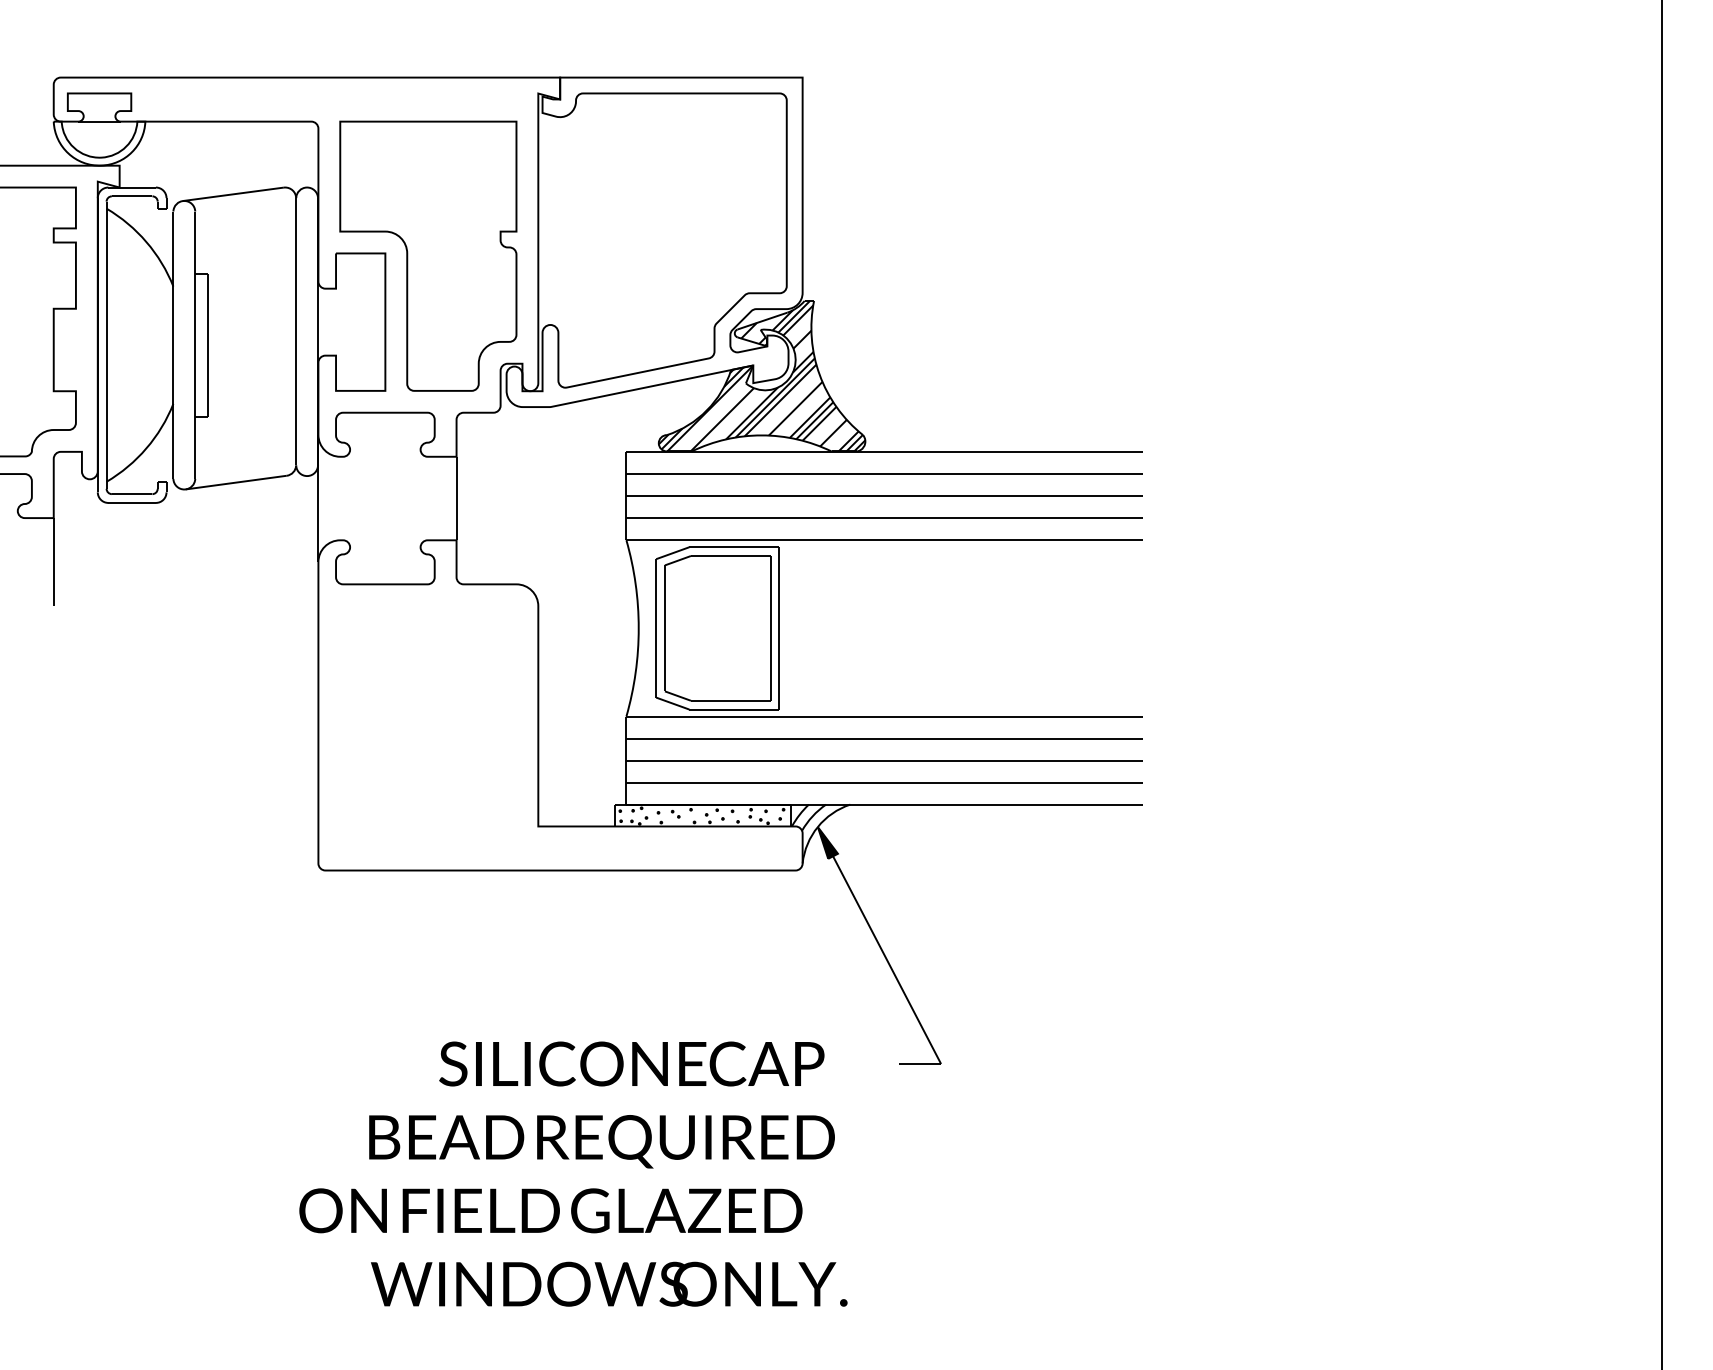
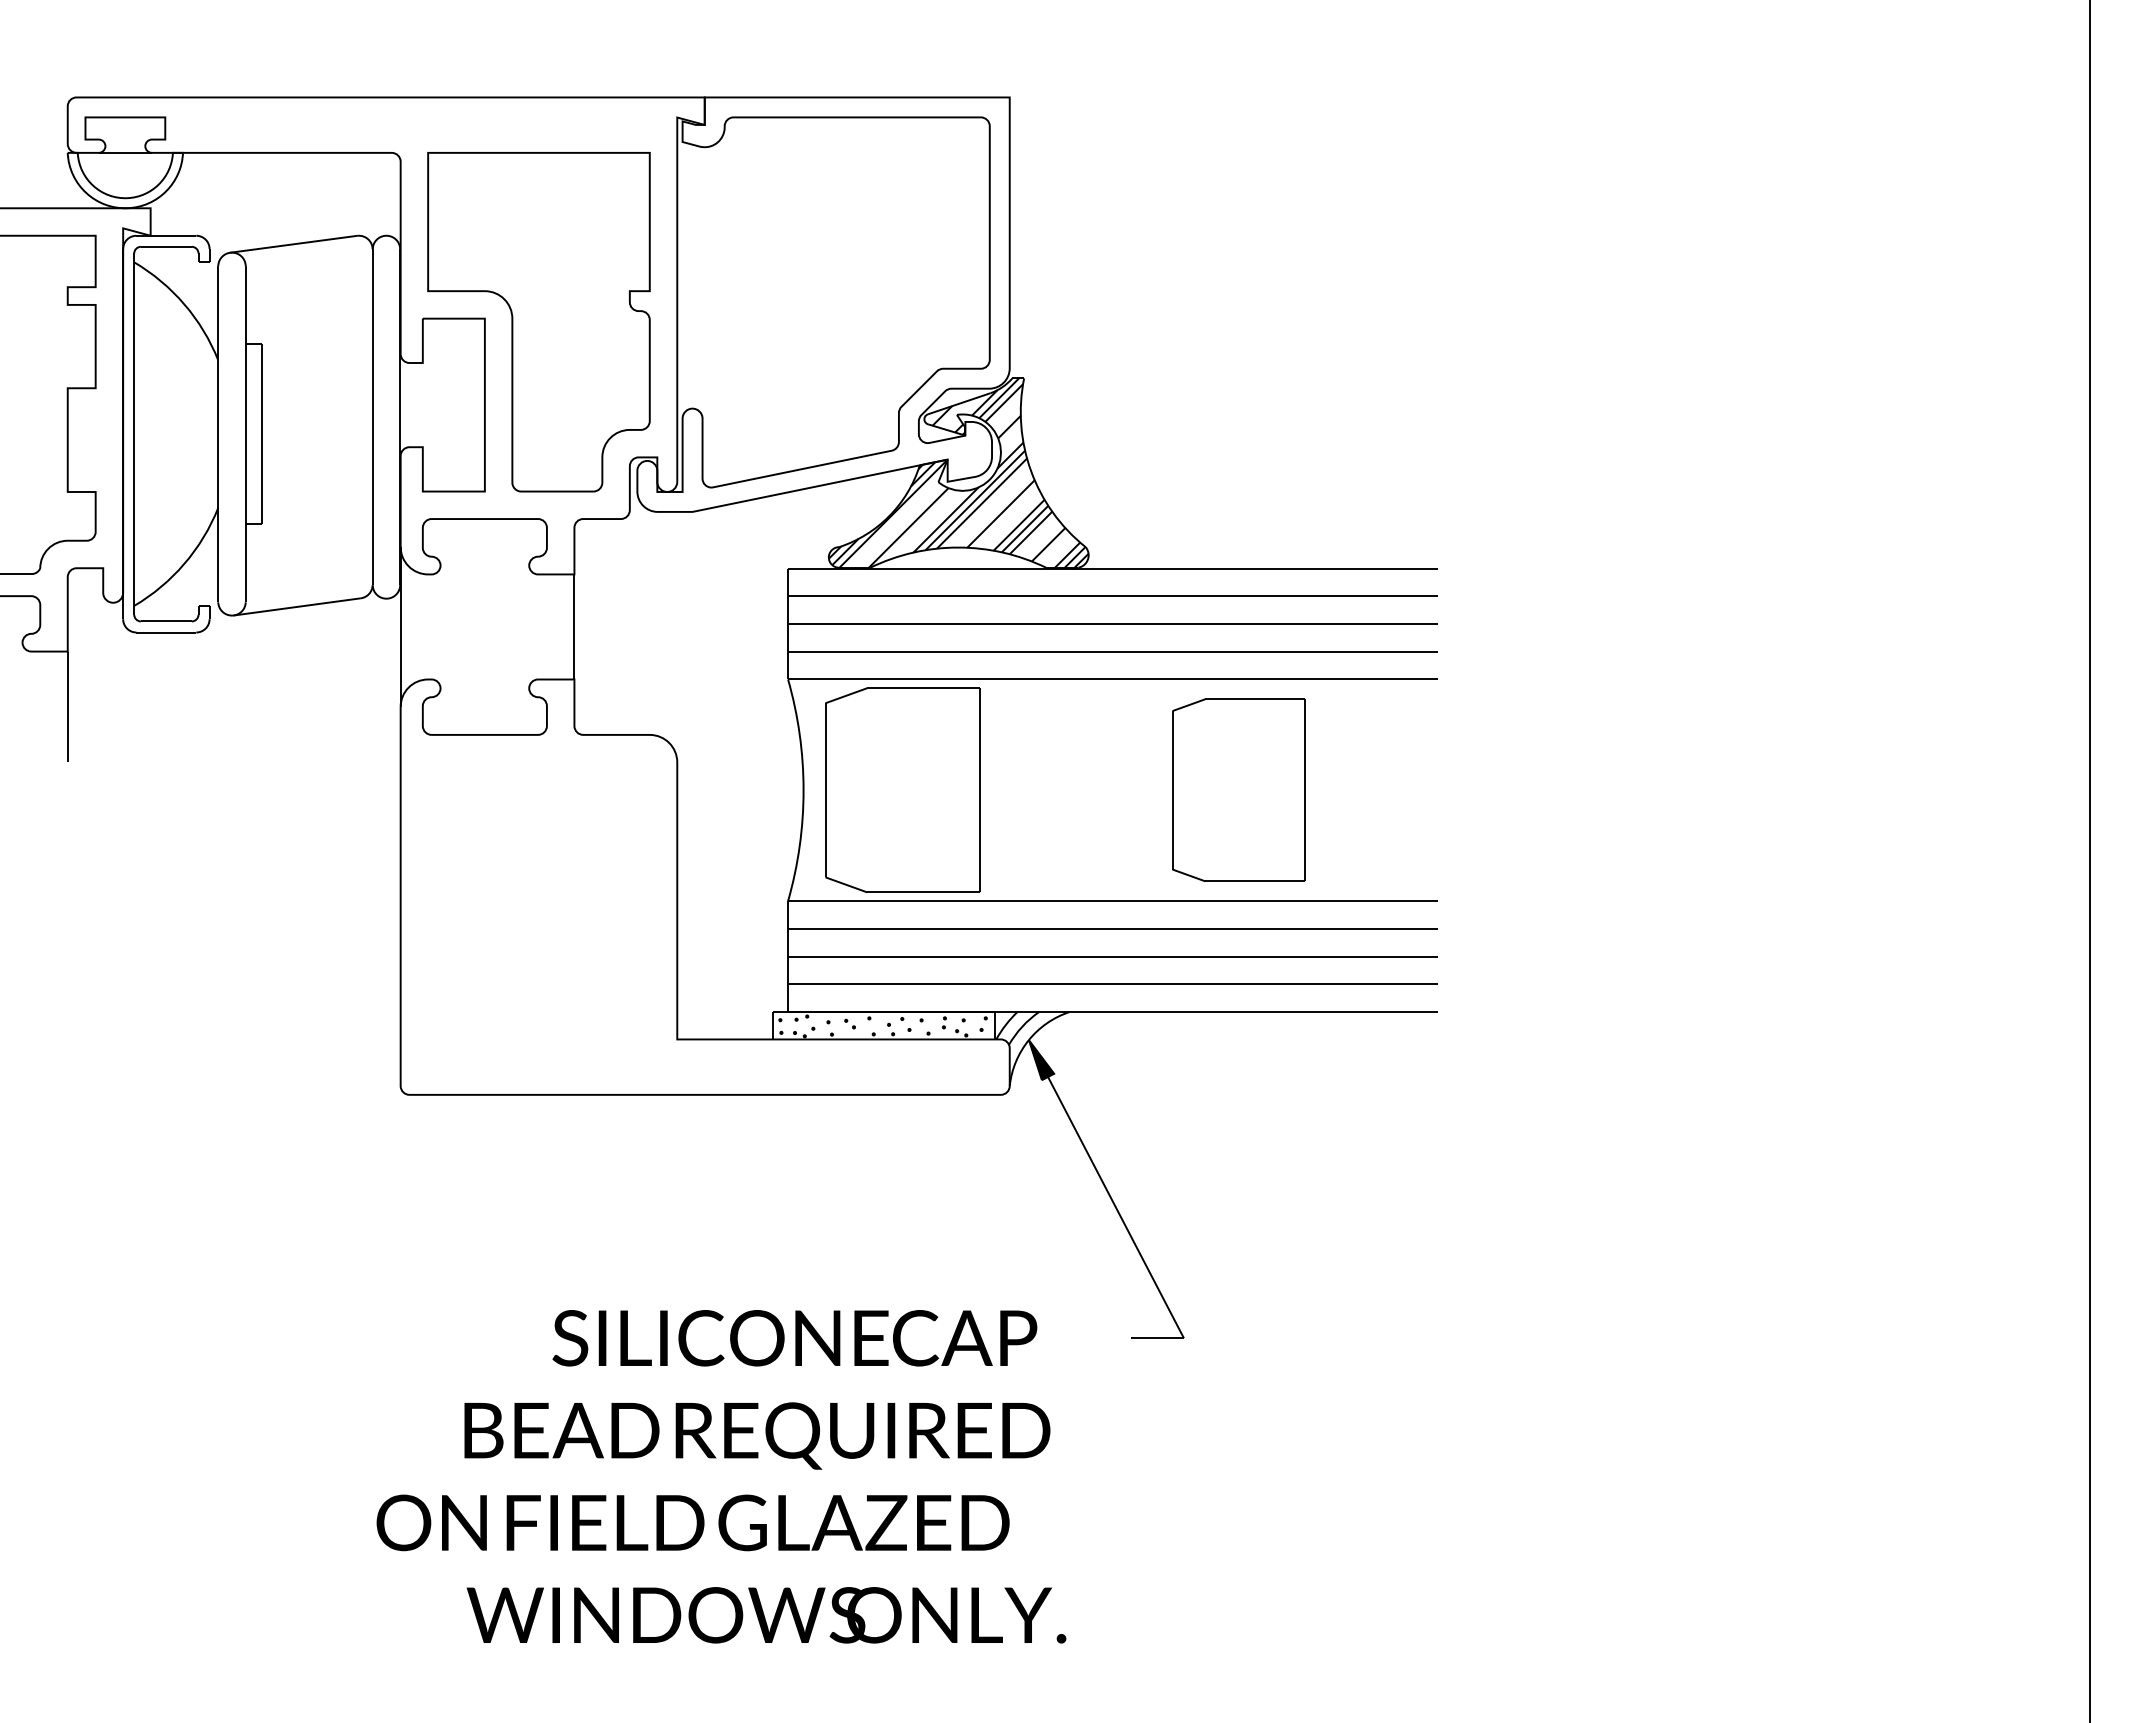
part: (717, 627) -> (1238, 789), moved

